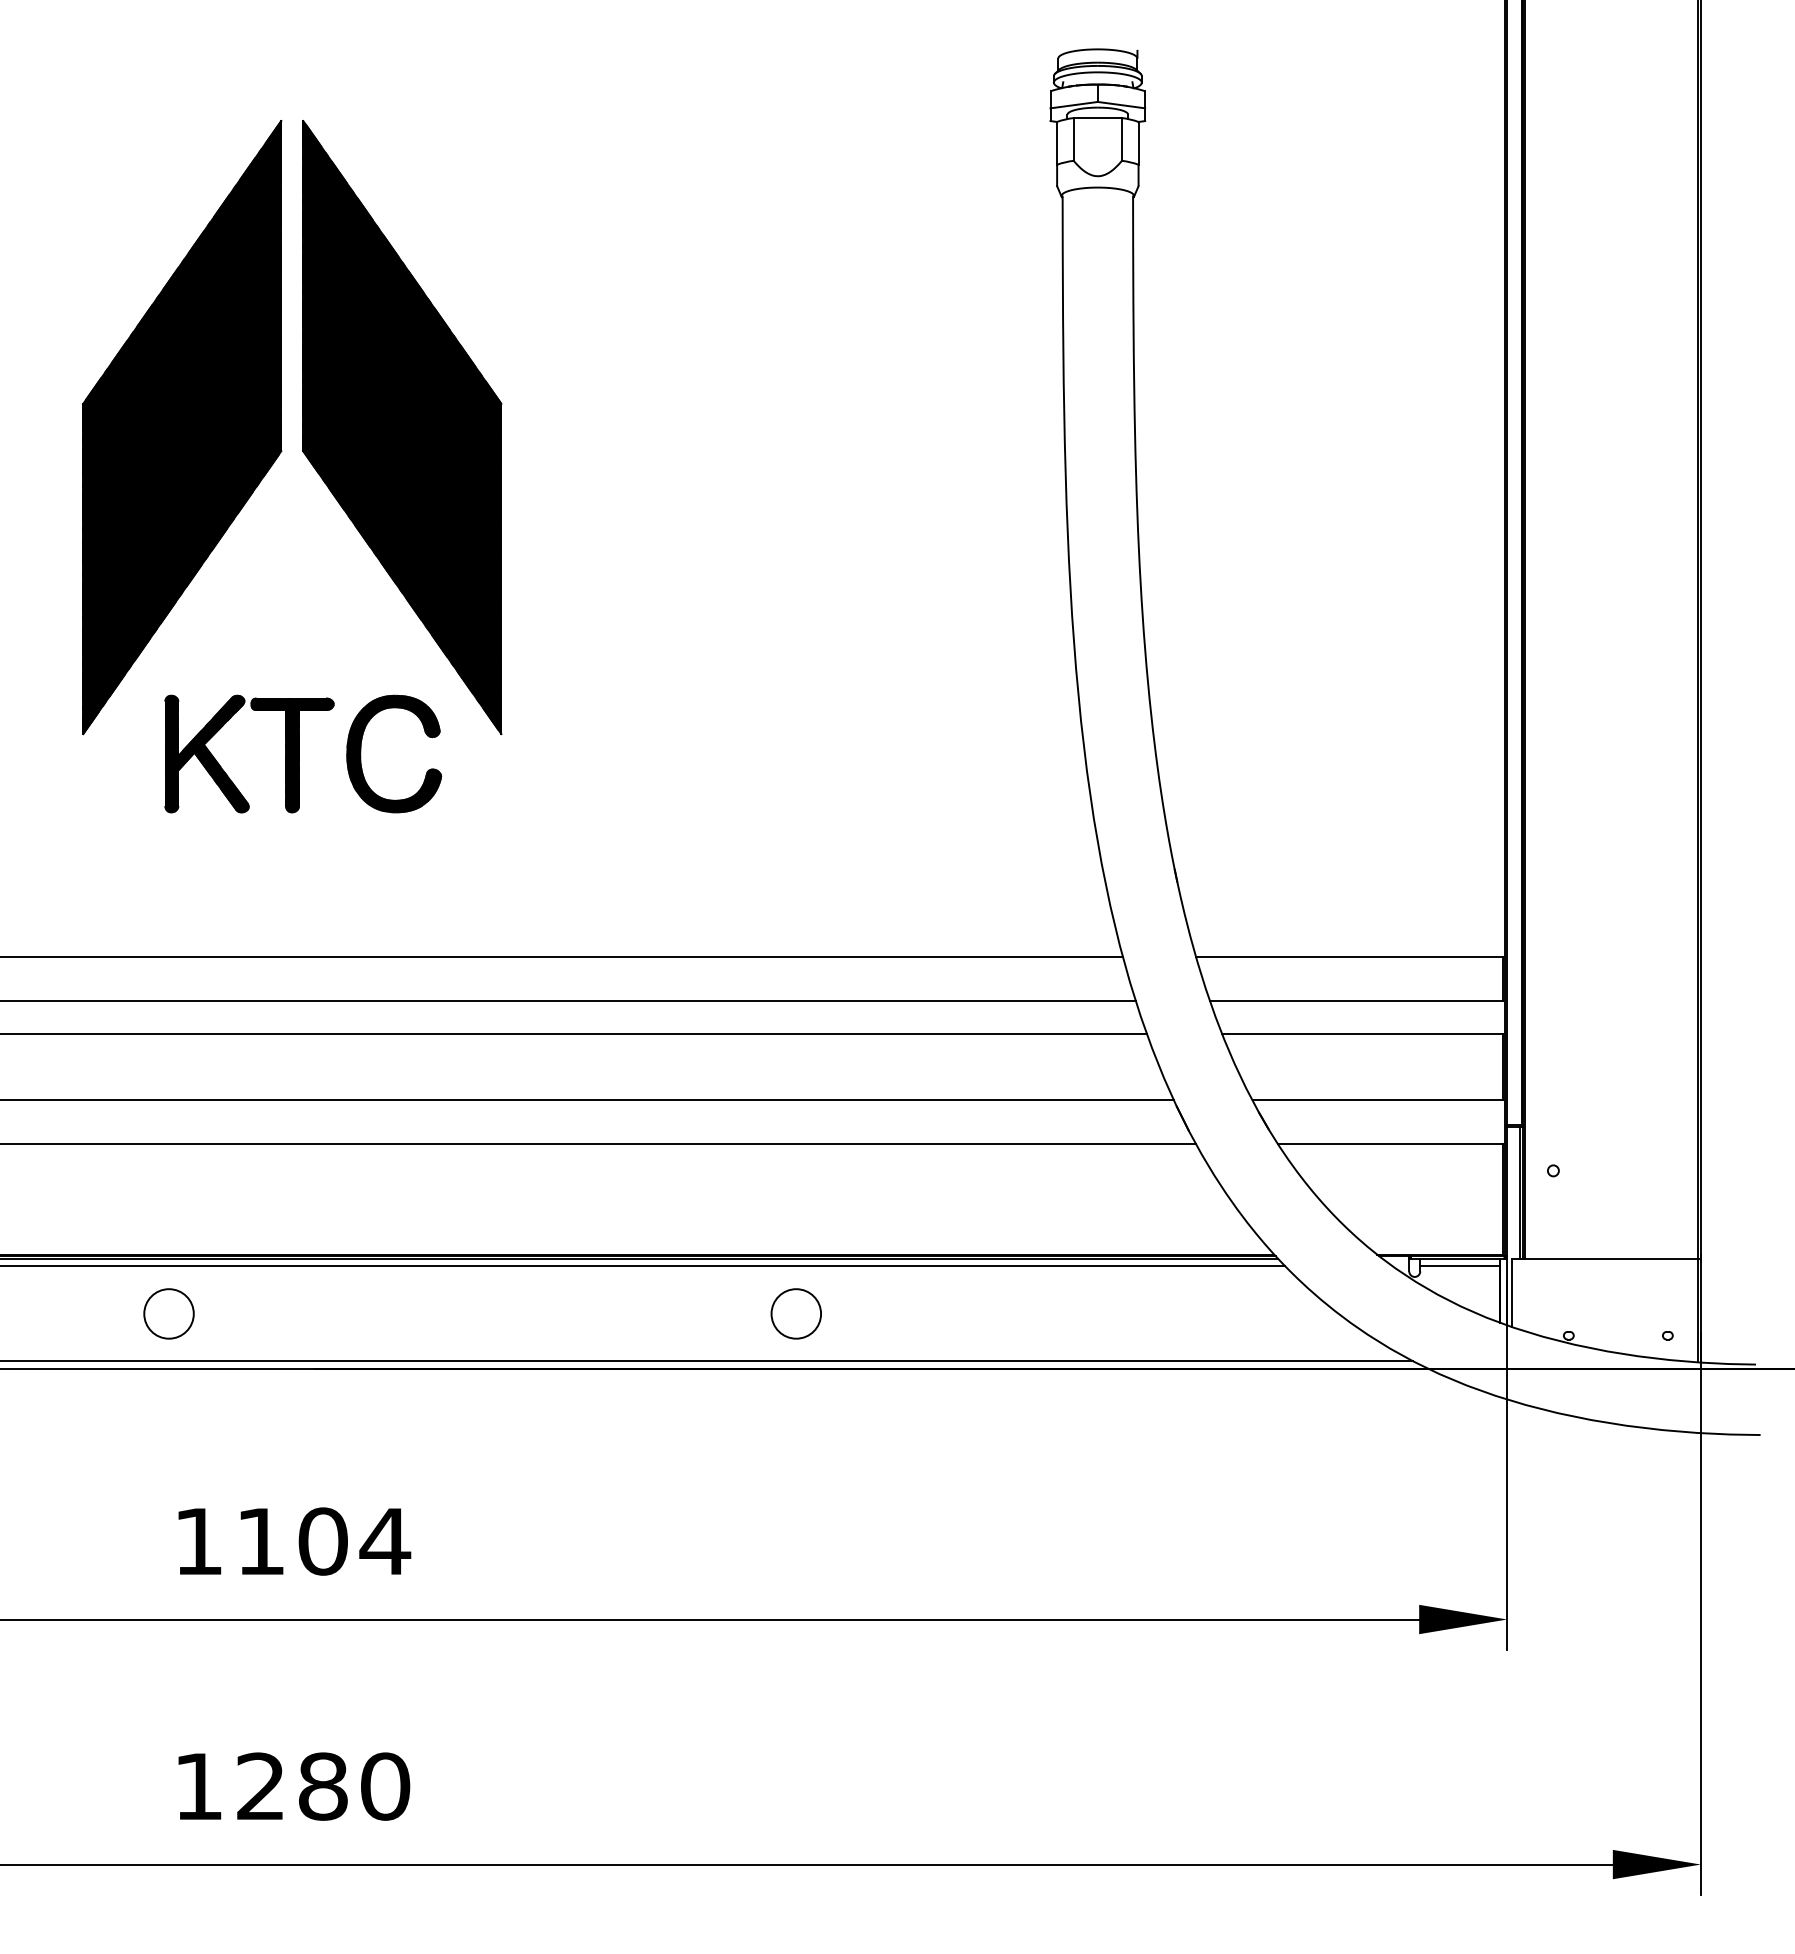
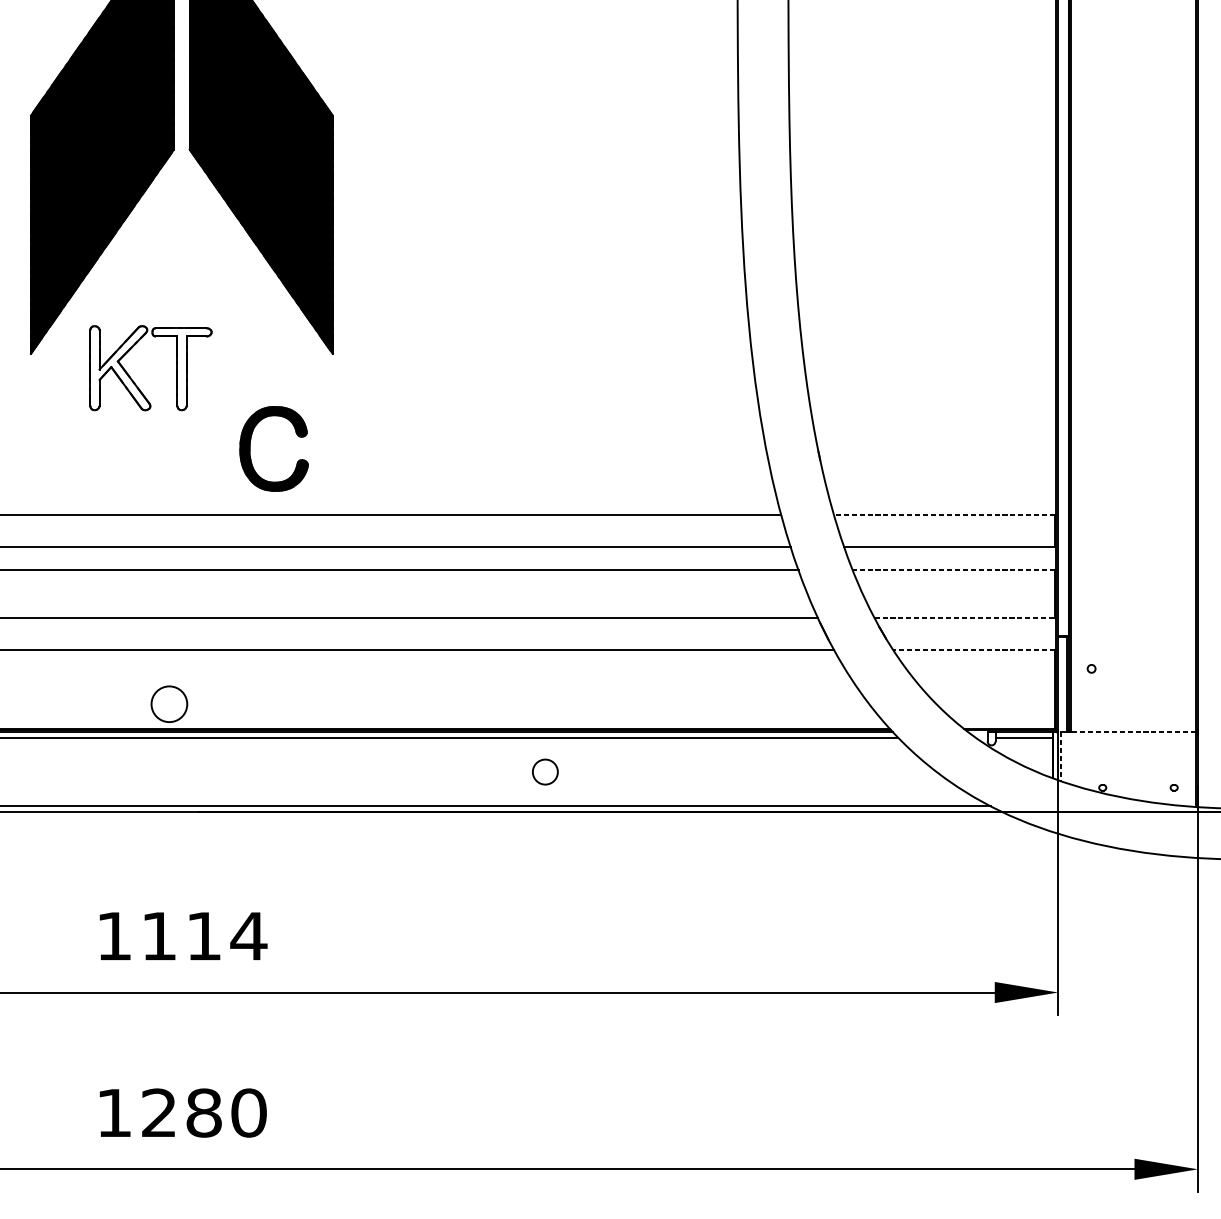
fill: (206, 753) -> (119, 367), removed
part: (361, 753) -> (250, 448), moved
fill: (292, 755) -> (181, 369), removed
line: (1348, 957) -> (943, 514), solid -> dashed
line: (1362, 1034) -> (953, 570), solid -> dashed
line: (1378, 1100) -> (965, 618), solid -> dashed
line: (1389, 1144) -> (973, 649), solid -> dashed
line: (1611, 1258) -> (1133, 732), solid -> dashed
line: (1511, 1293) -> (1061, 757), solid -> dashed
circle: (168, 1313) -> (169, 703), moved
circle: (795, 1313) -> (544, 771), size x0.7
text: (322, 1541) -> (203, 936), 1104 -> 1114

